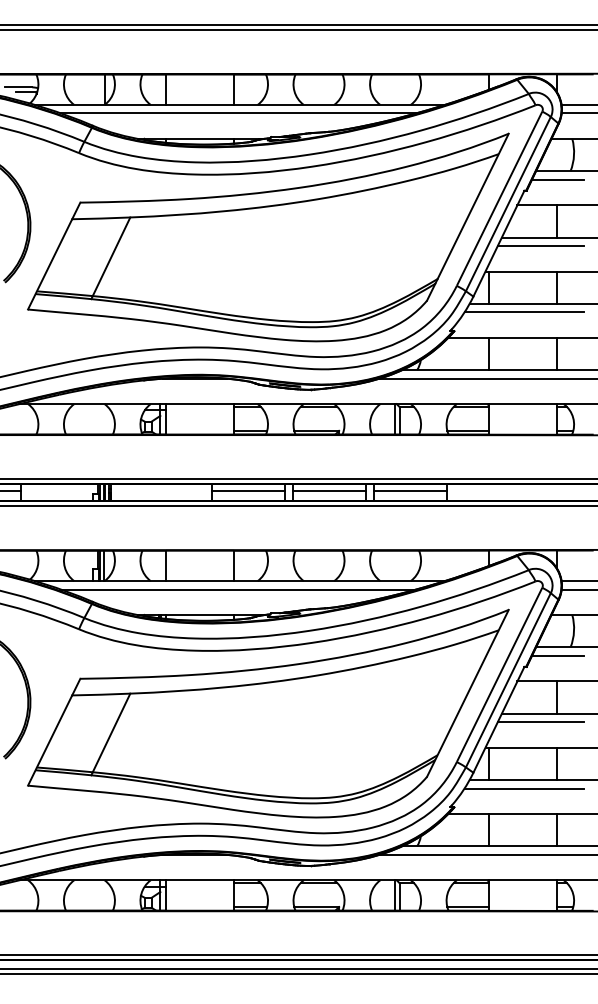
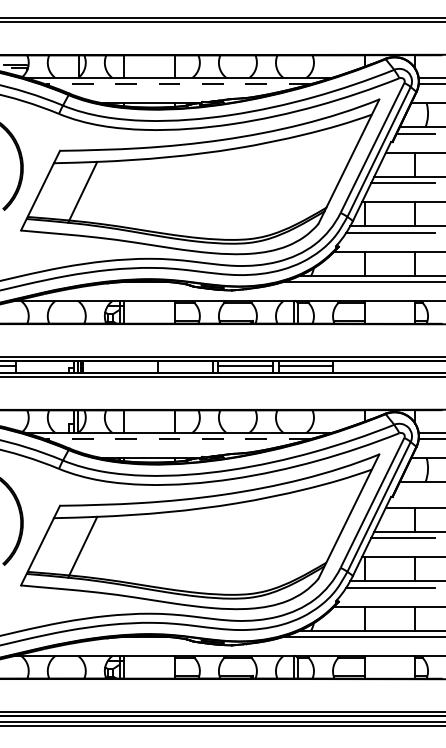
line: (238, 113) -> (177, 84), solid -> dashed
line: (248, 490) -> (185, 365), removed
line: (238, 589) -> (177, 439), solid -> dashed
line: (557, 655) -> (415, 488), removed

